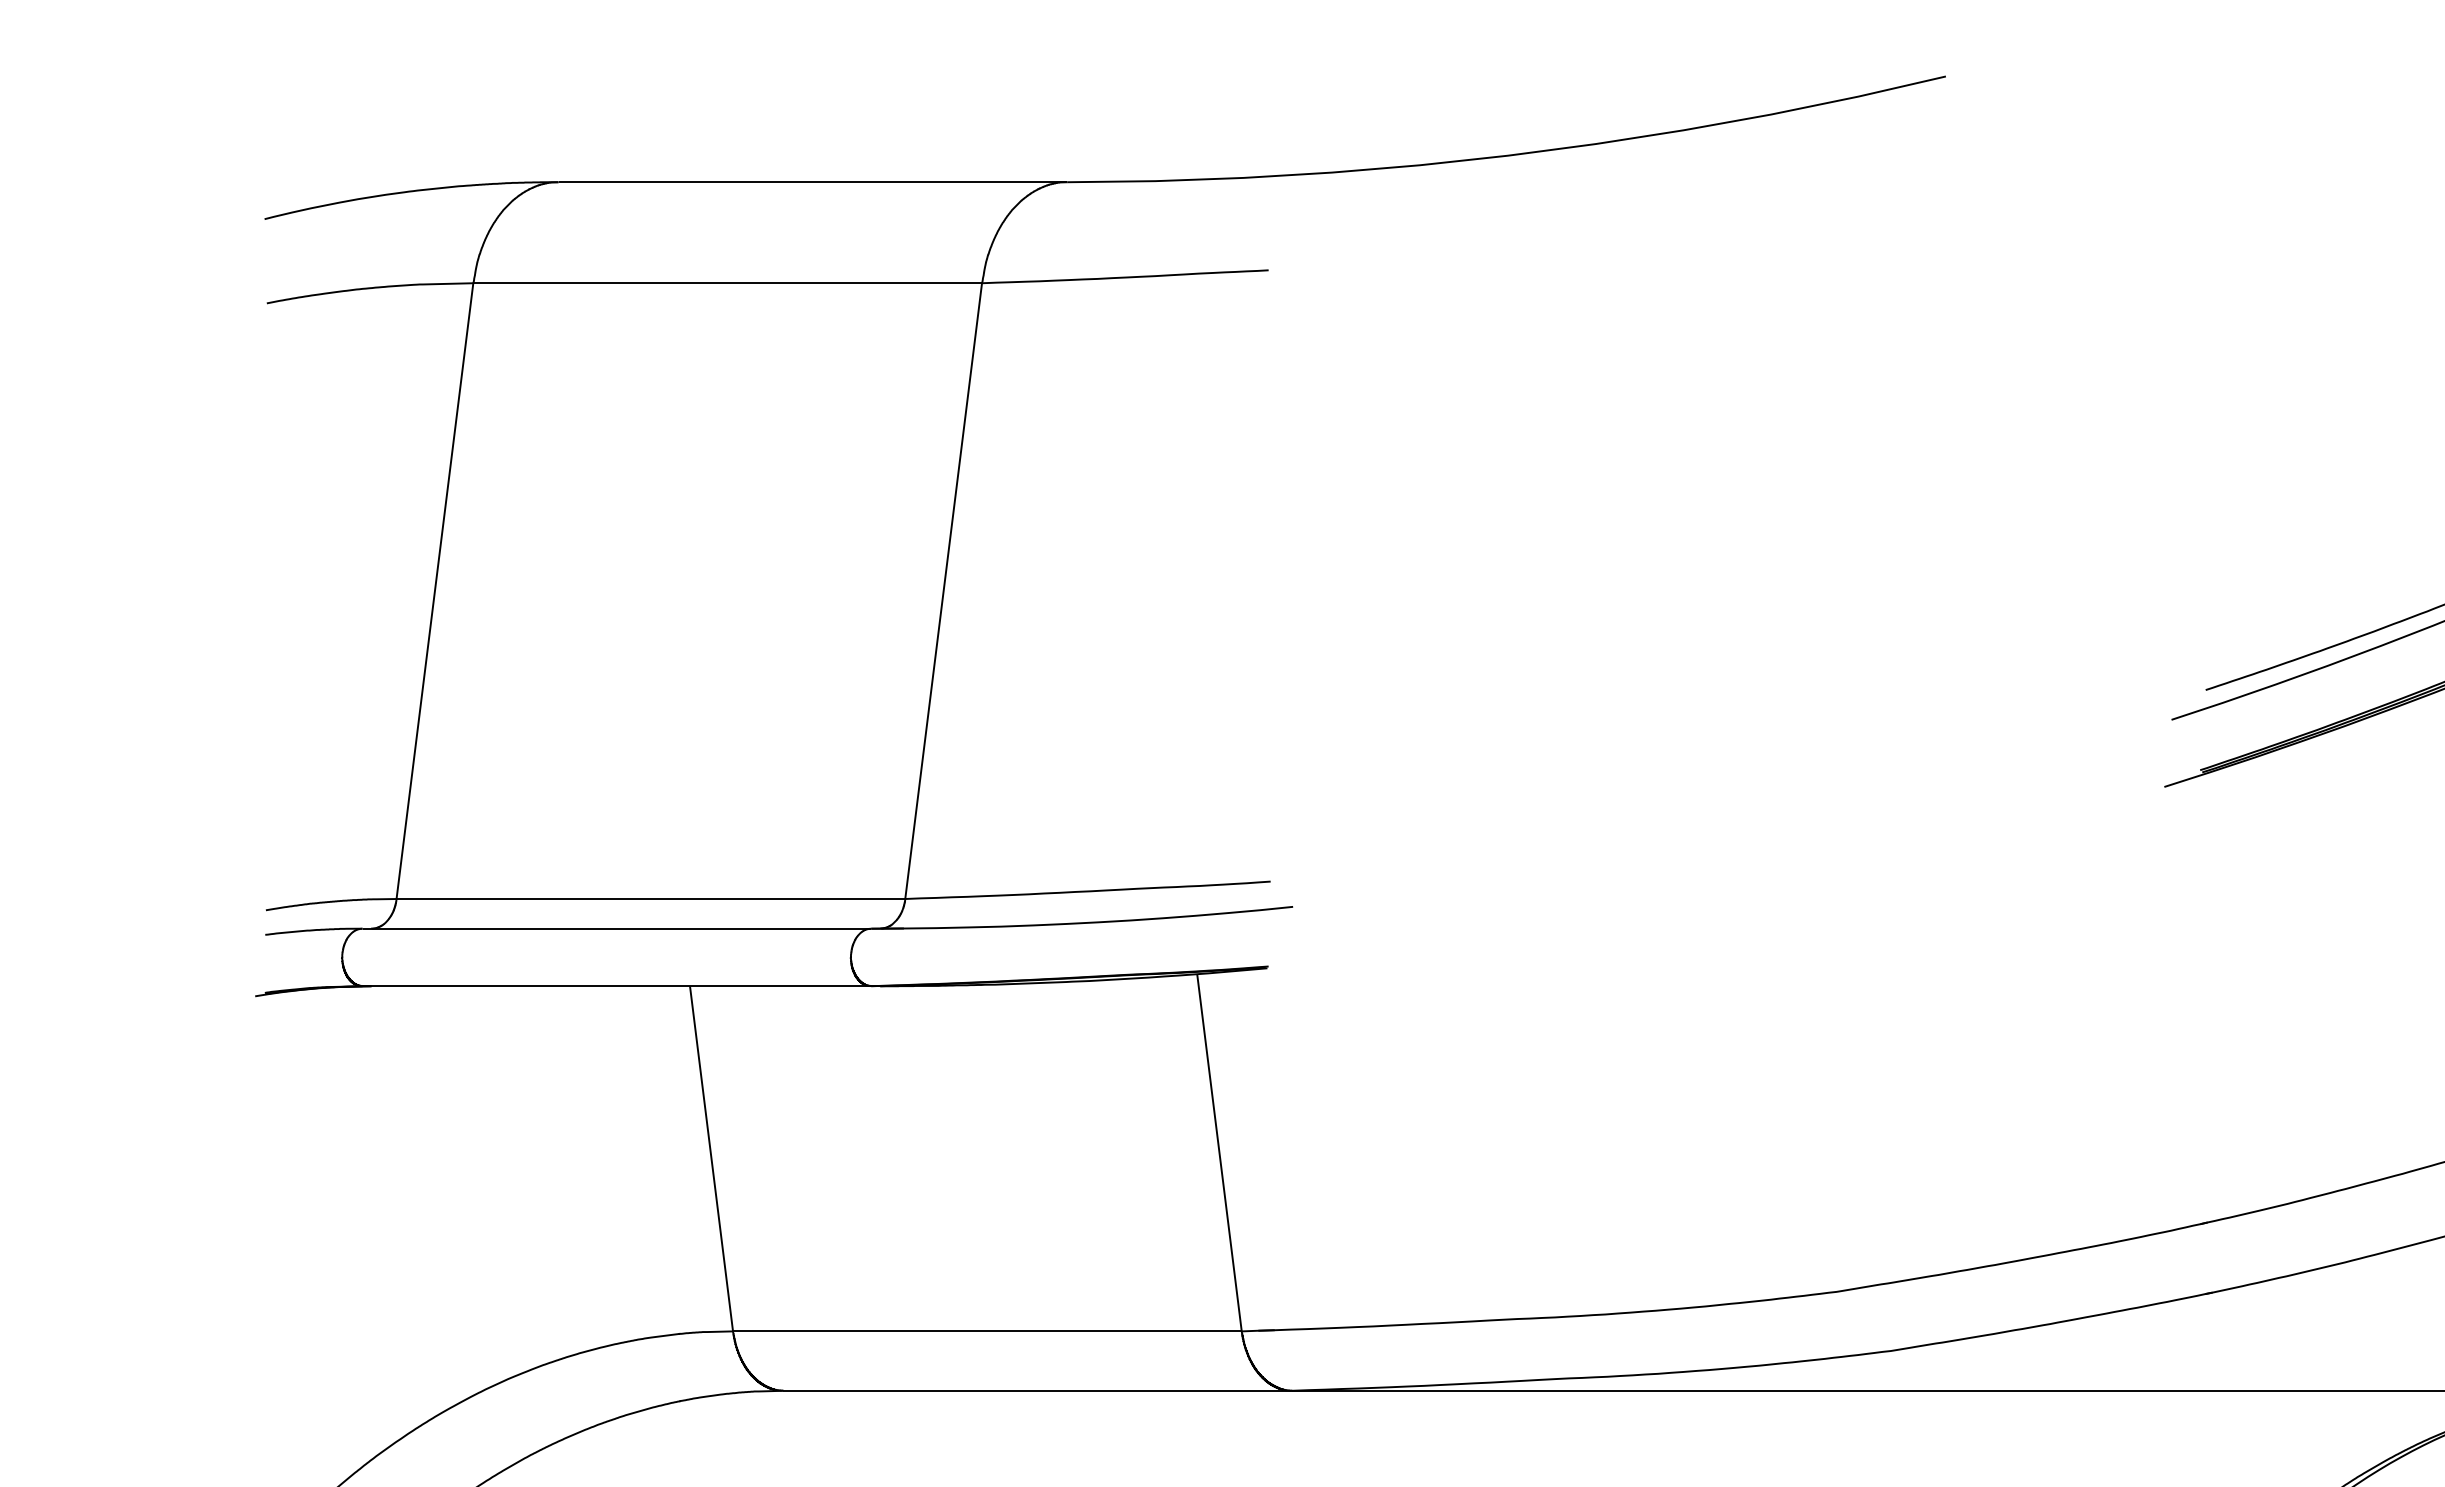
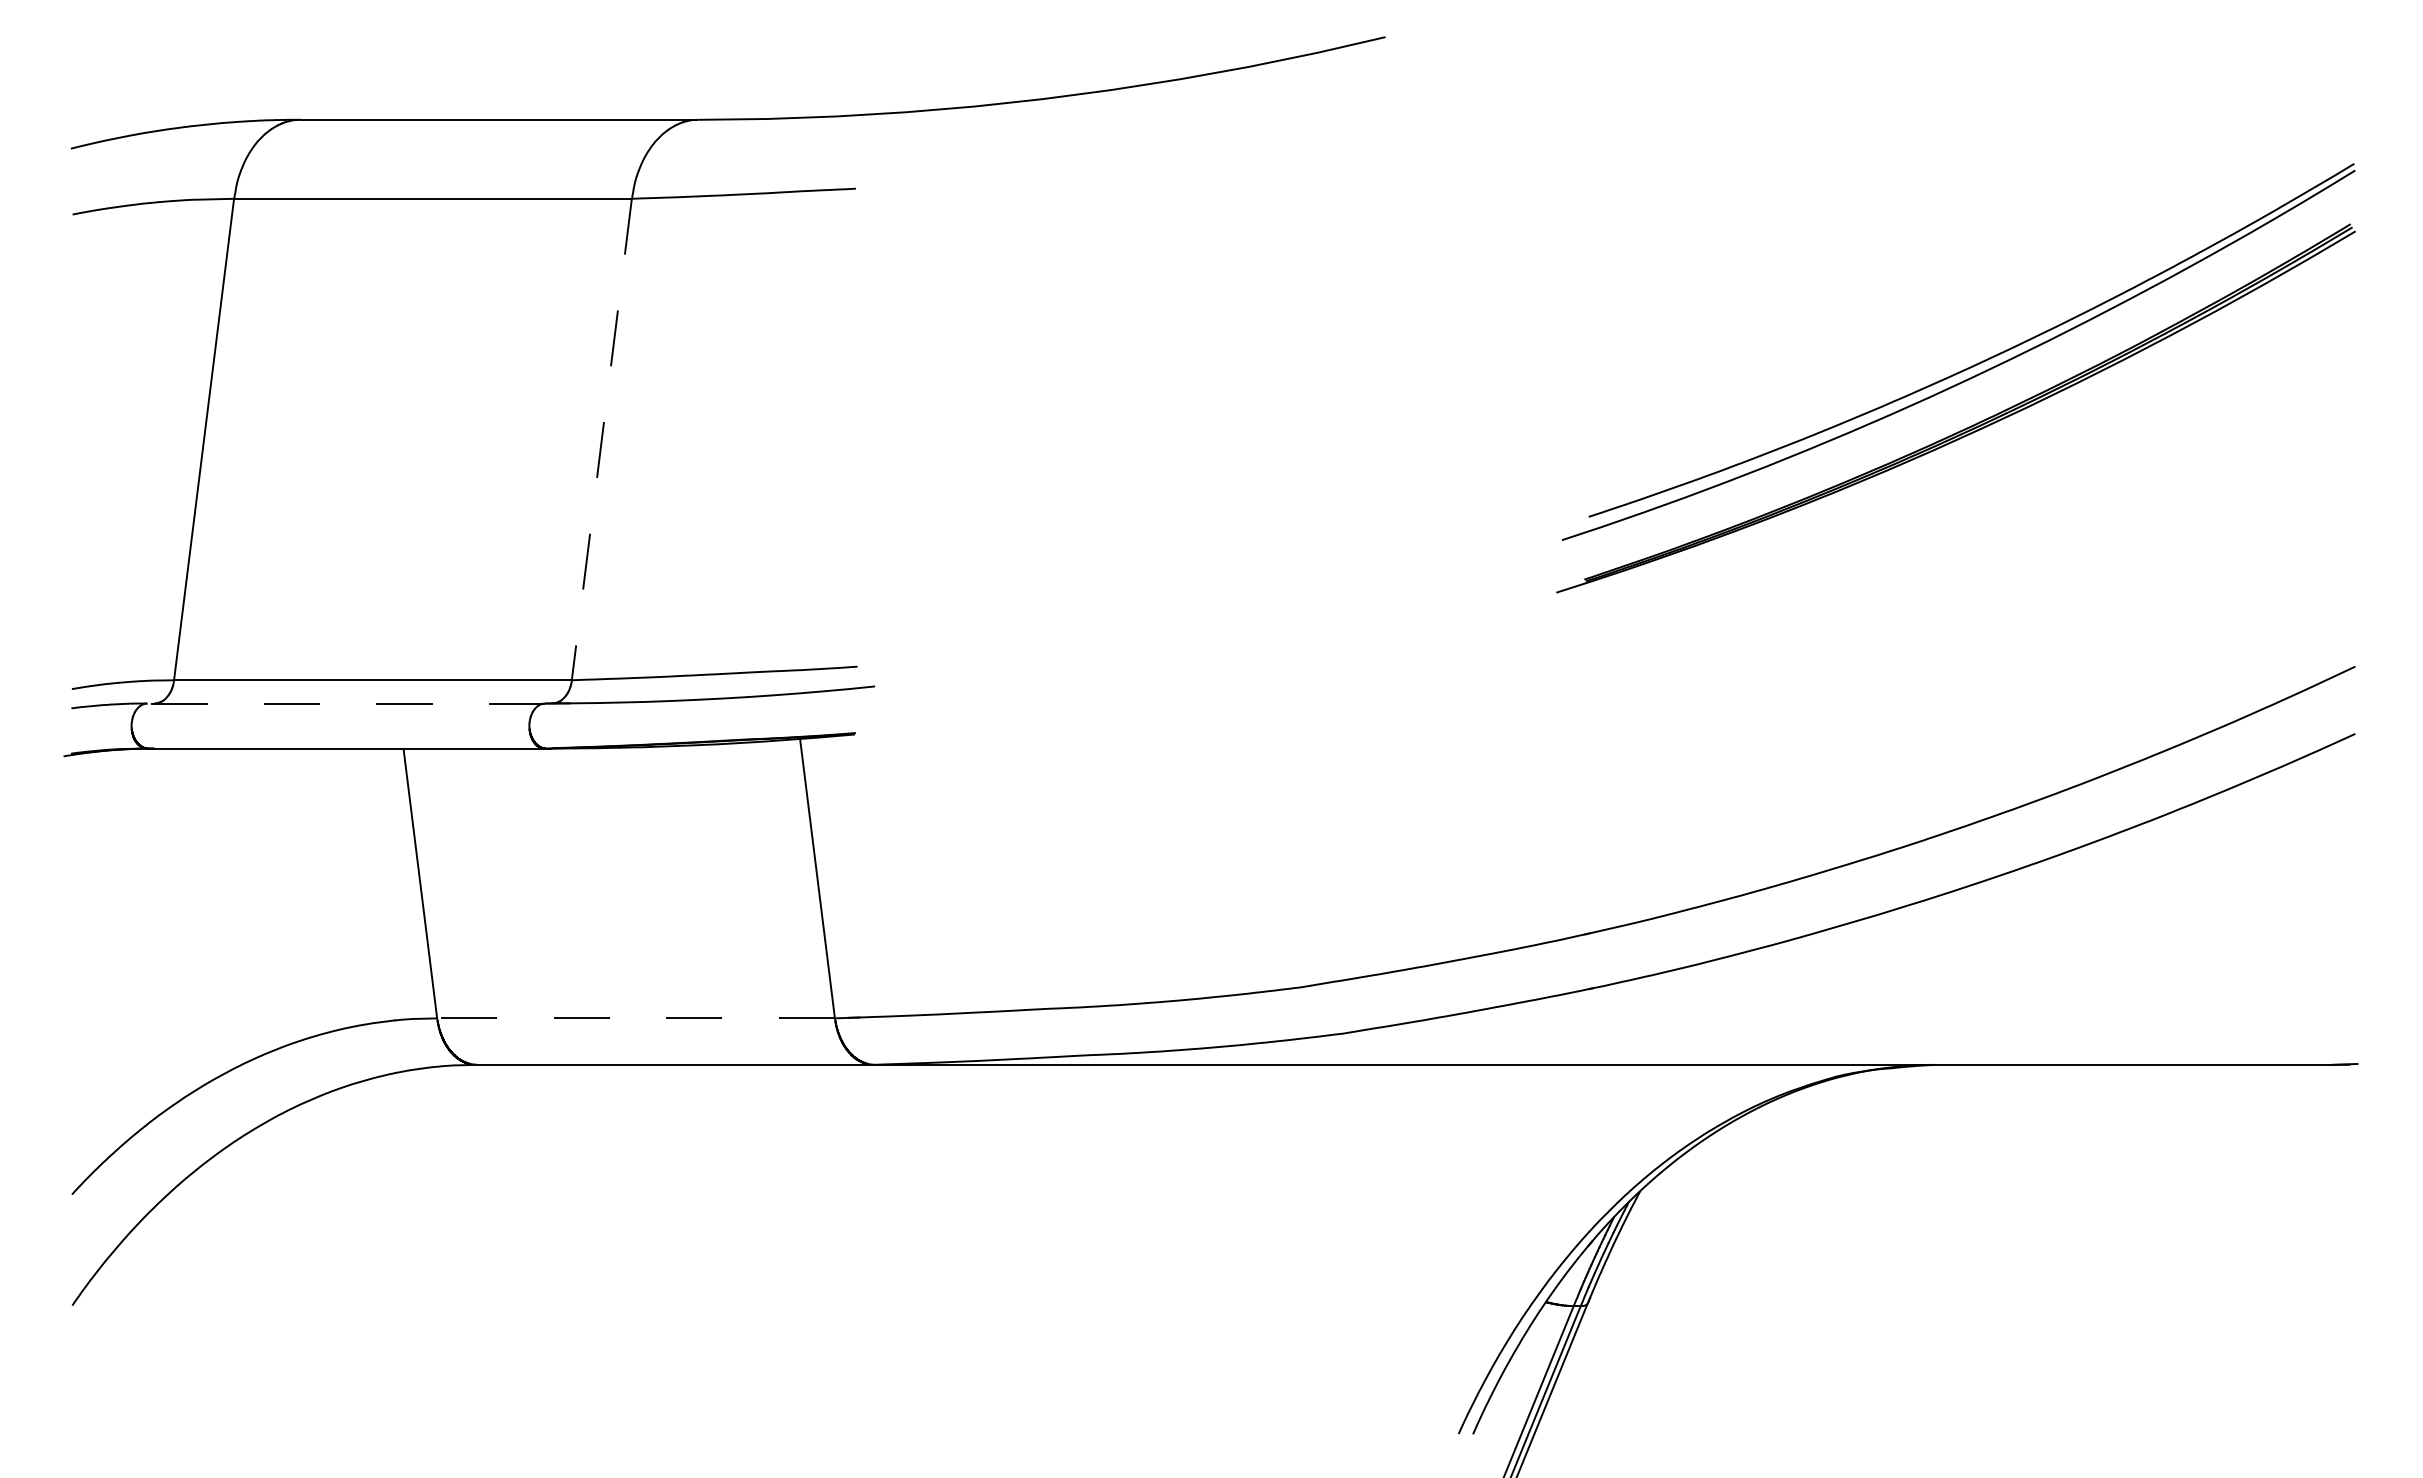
line: (943, 591) -> (601, 439), solid -> dashed
line: (617, 928) -> (346, 703), solid -> dashed
line: (987, 1331) -> (636, 1018), solid -> dashed

